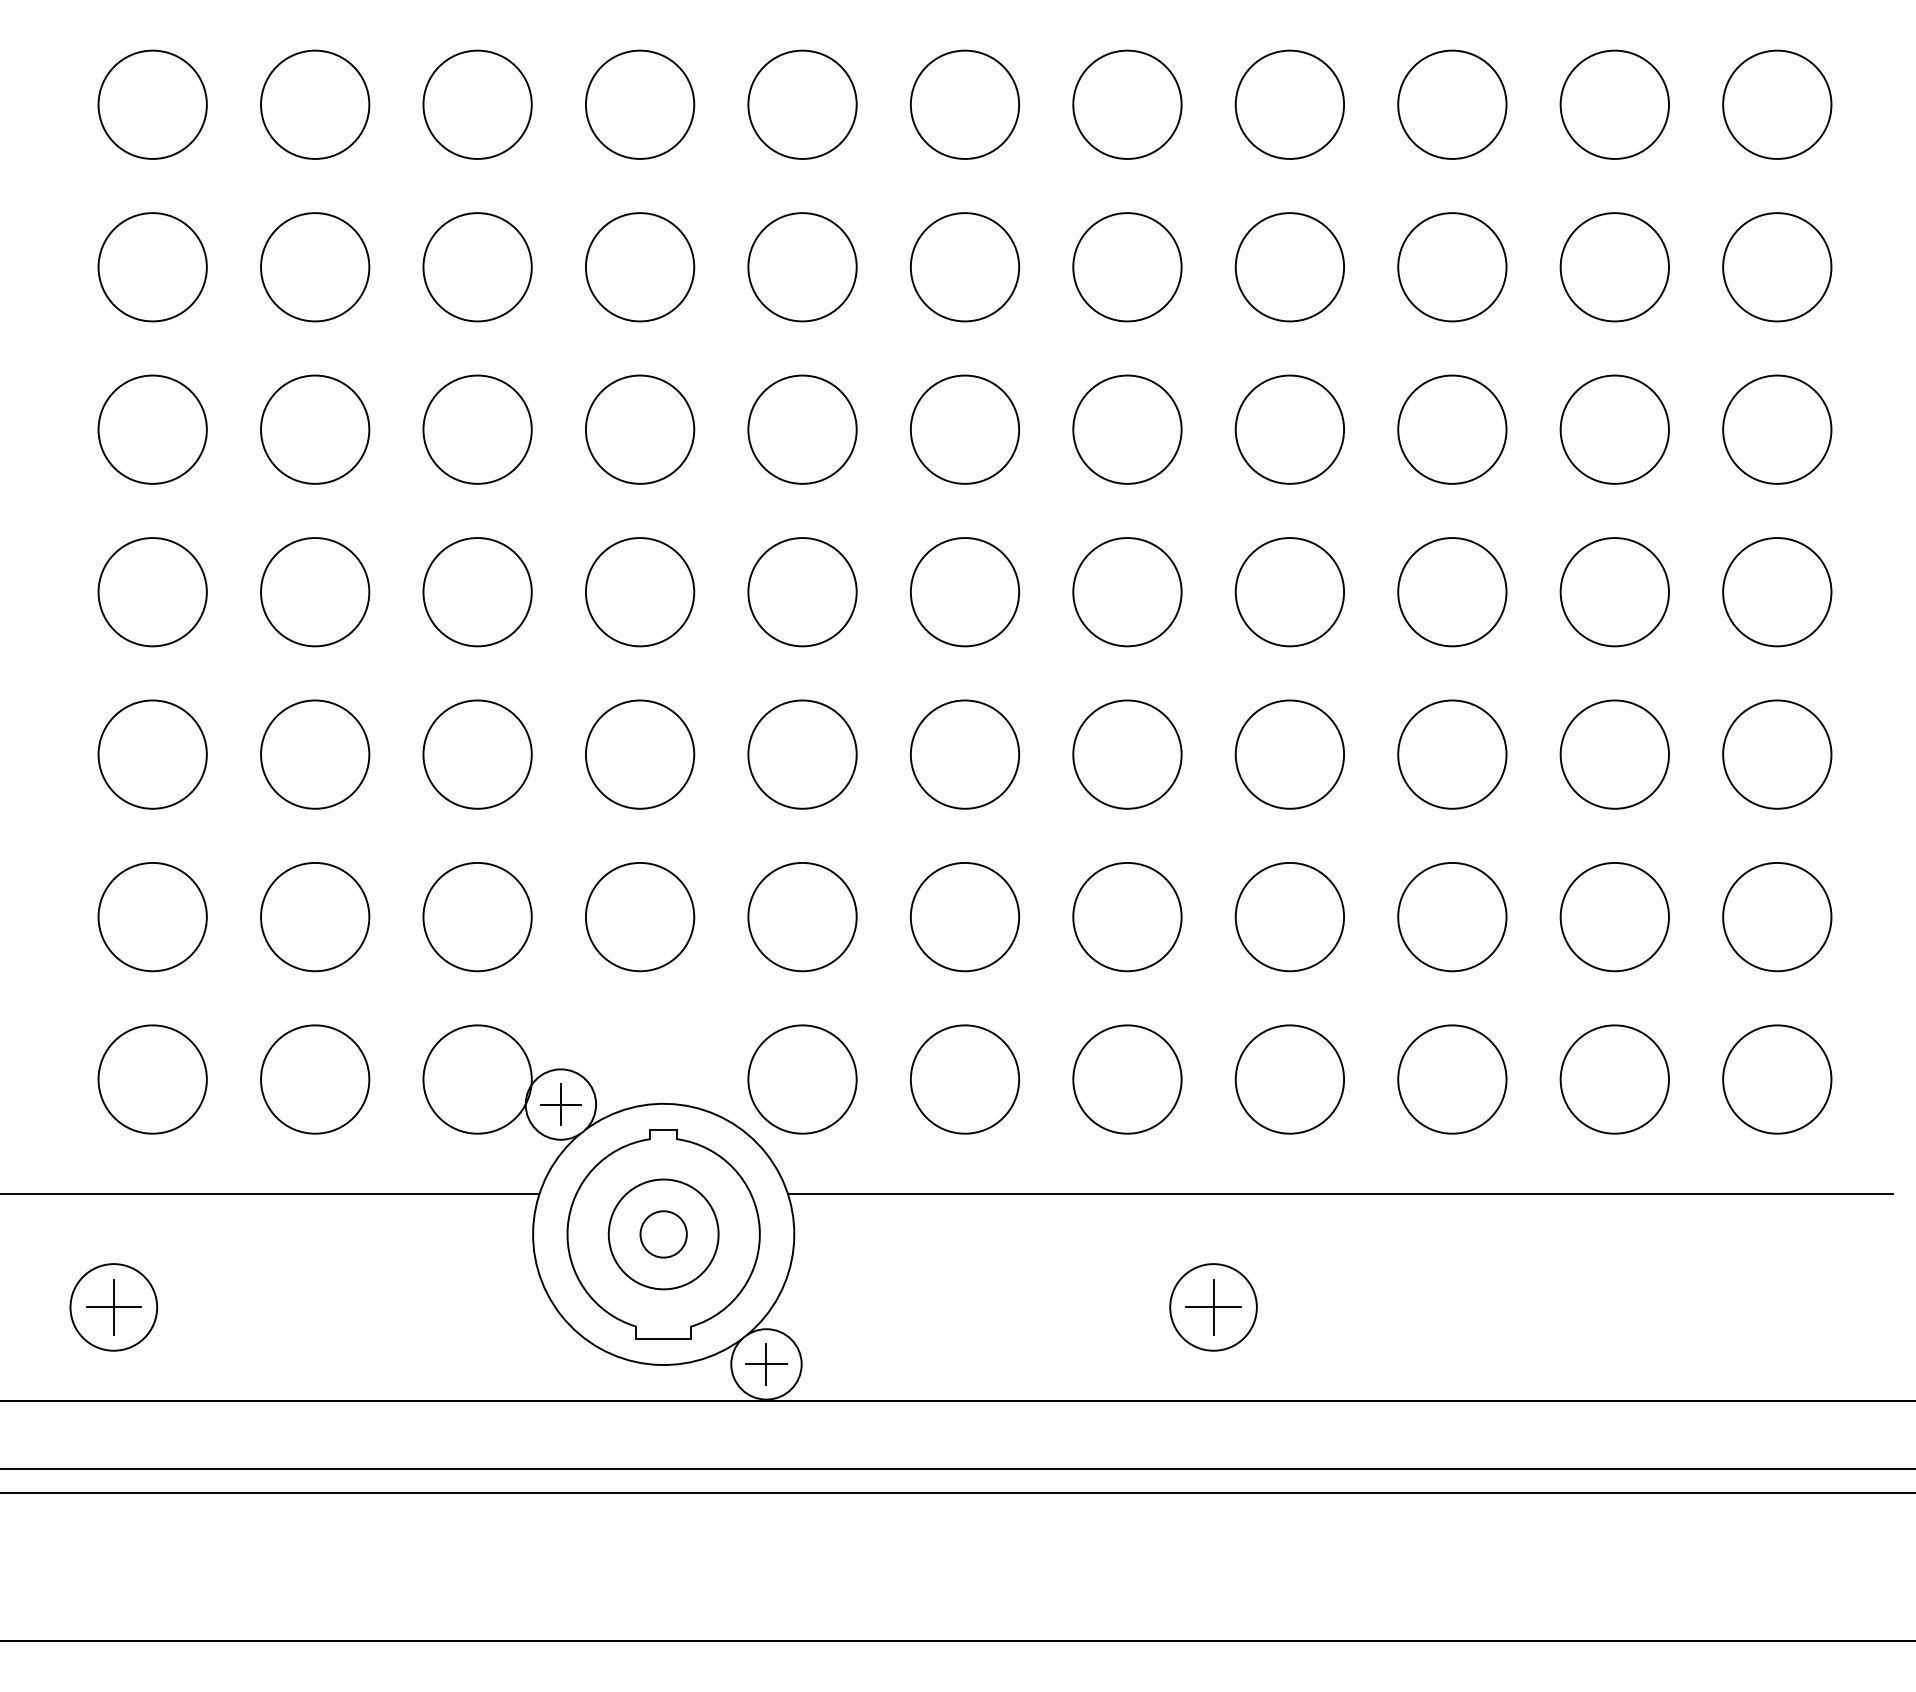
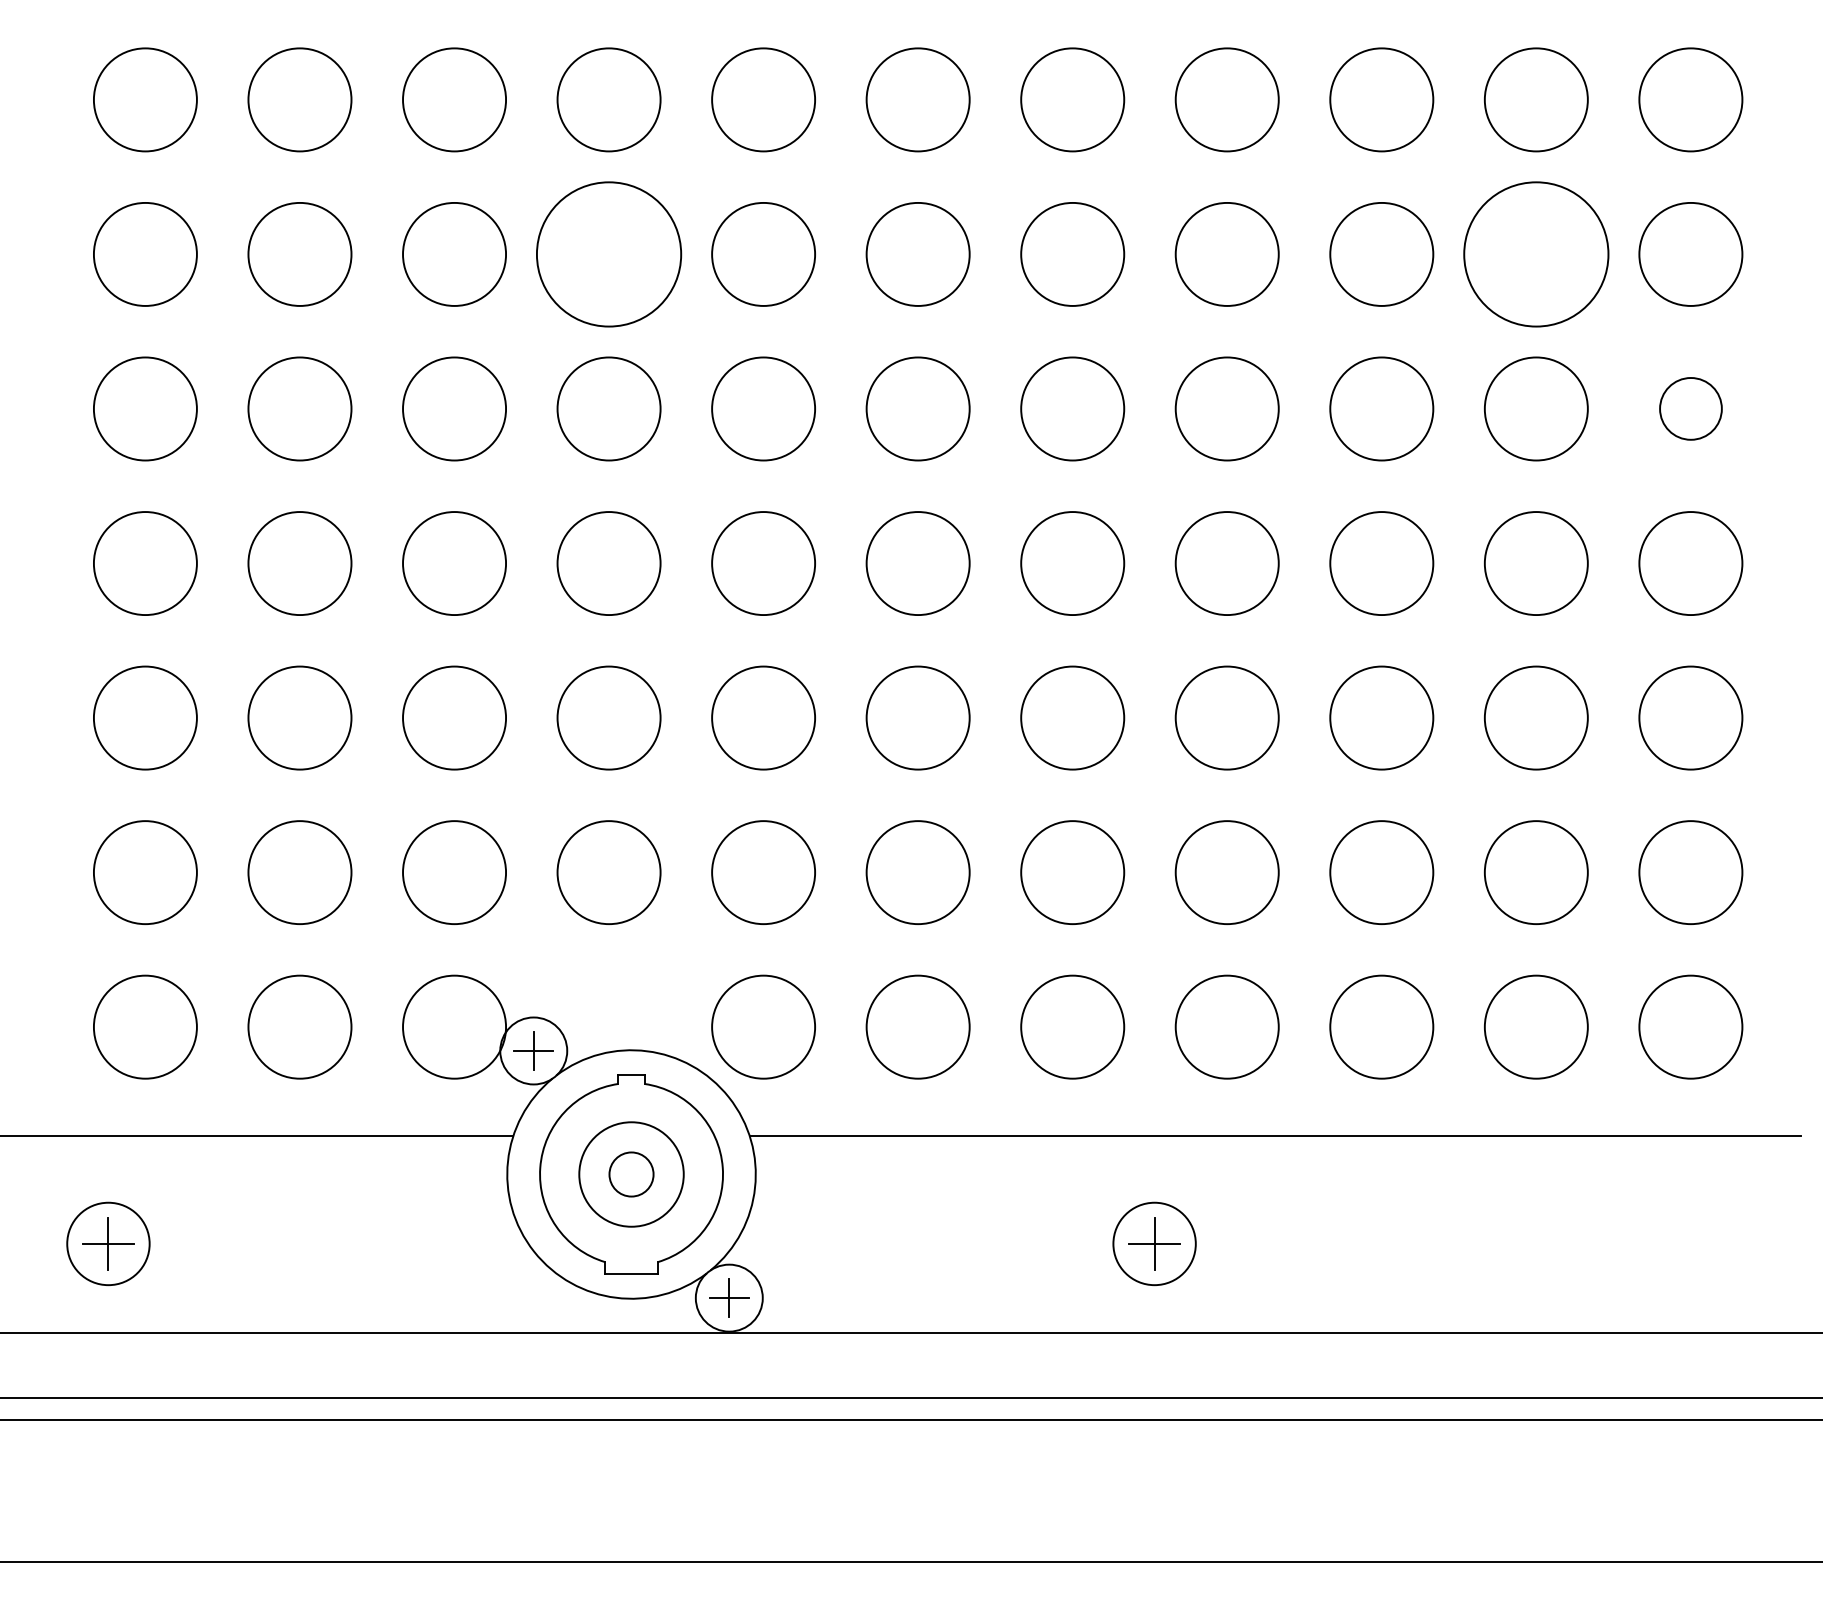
circle: (639, 267) -> (608, 254), size x1.4
circle: (1614, 267) -> (1536, 254), size x1.4
circle: (1777, 429) -> (1691, 408), size x0.6

